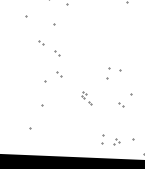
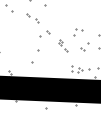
part: (49, 49) -> (32, 18), moved
part: (86, 97) -> (63, 45), size x1.67

